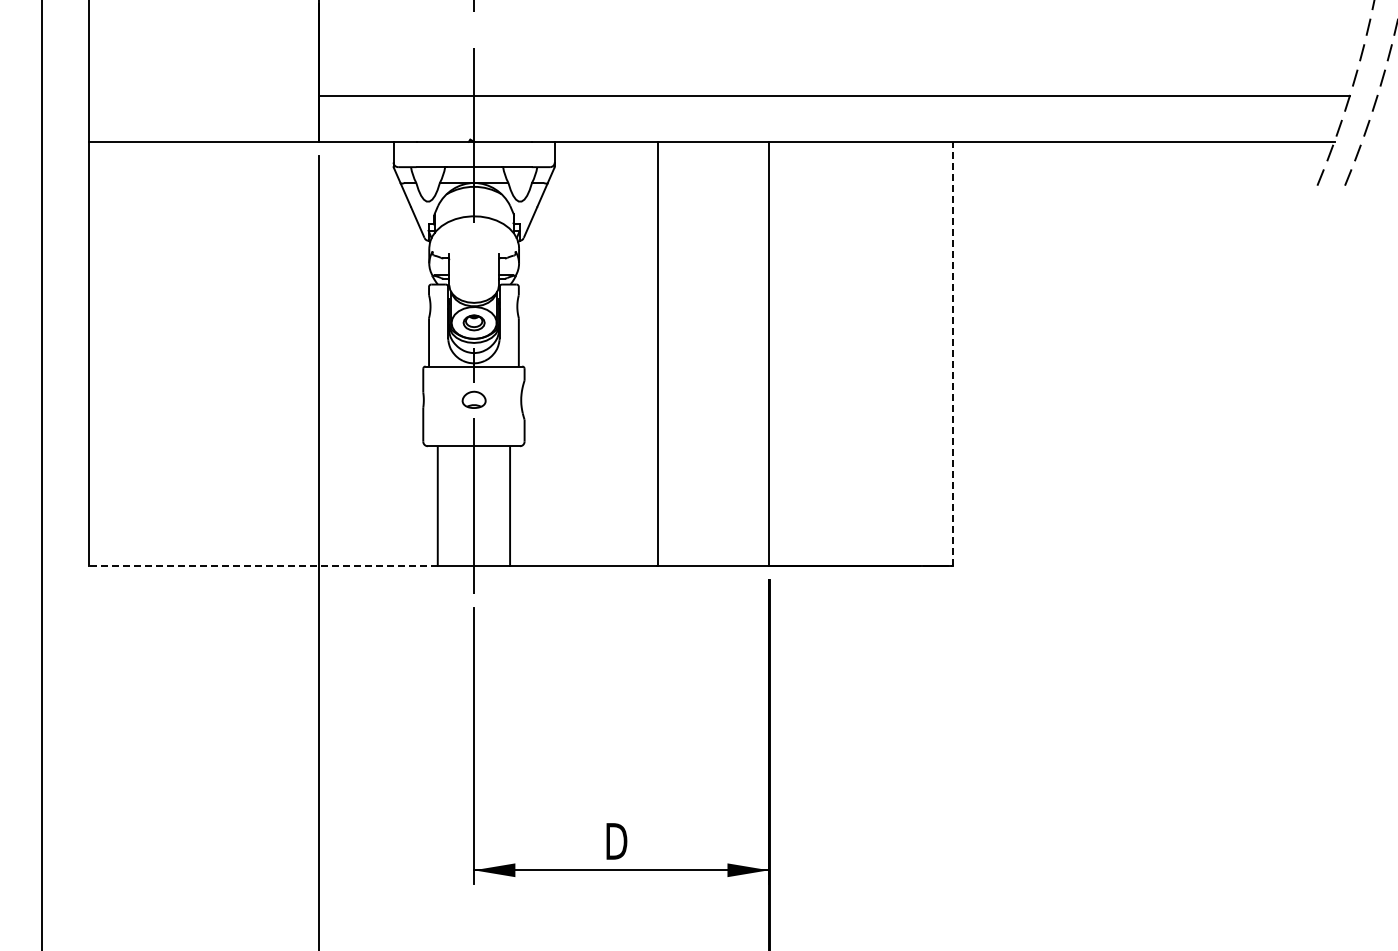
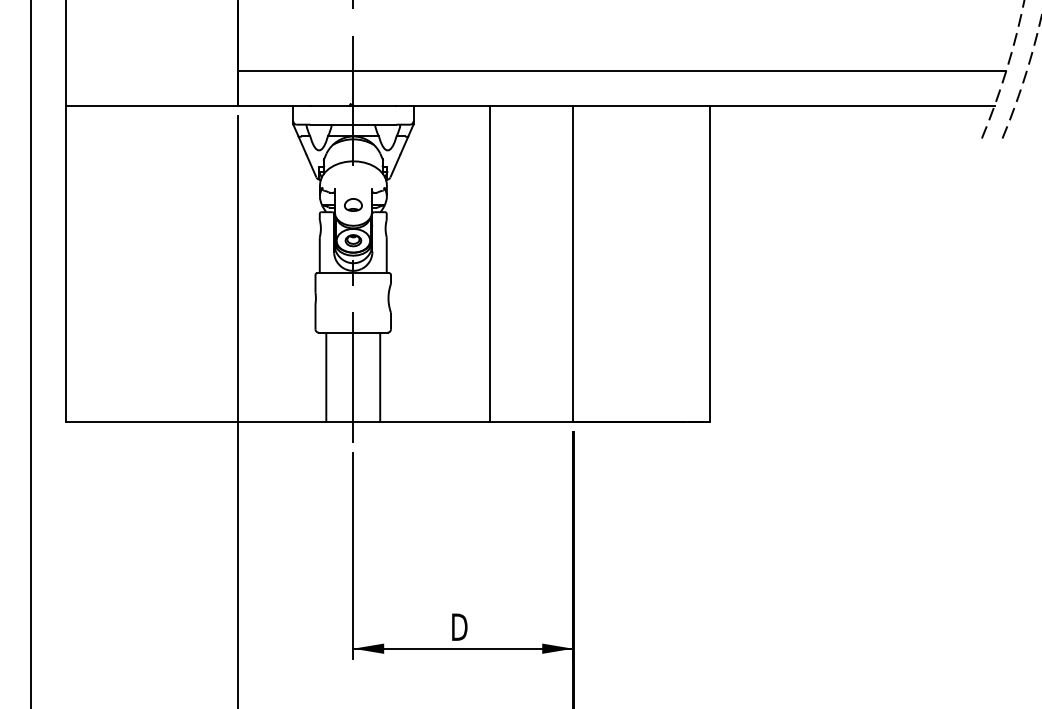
line: (953, 353) -> (710, 263), dashed -> solid
part: (473, 399) -> (352, 204), moved
line: (262, 566) -> (195, 422), dashed -> solid

